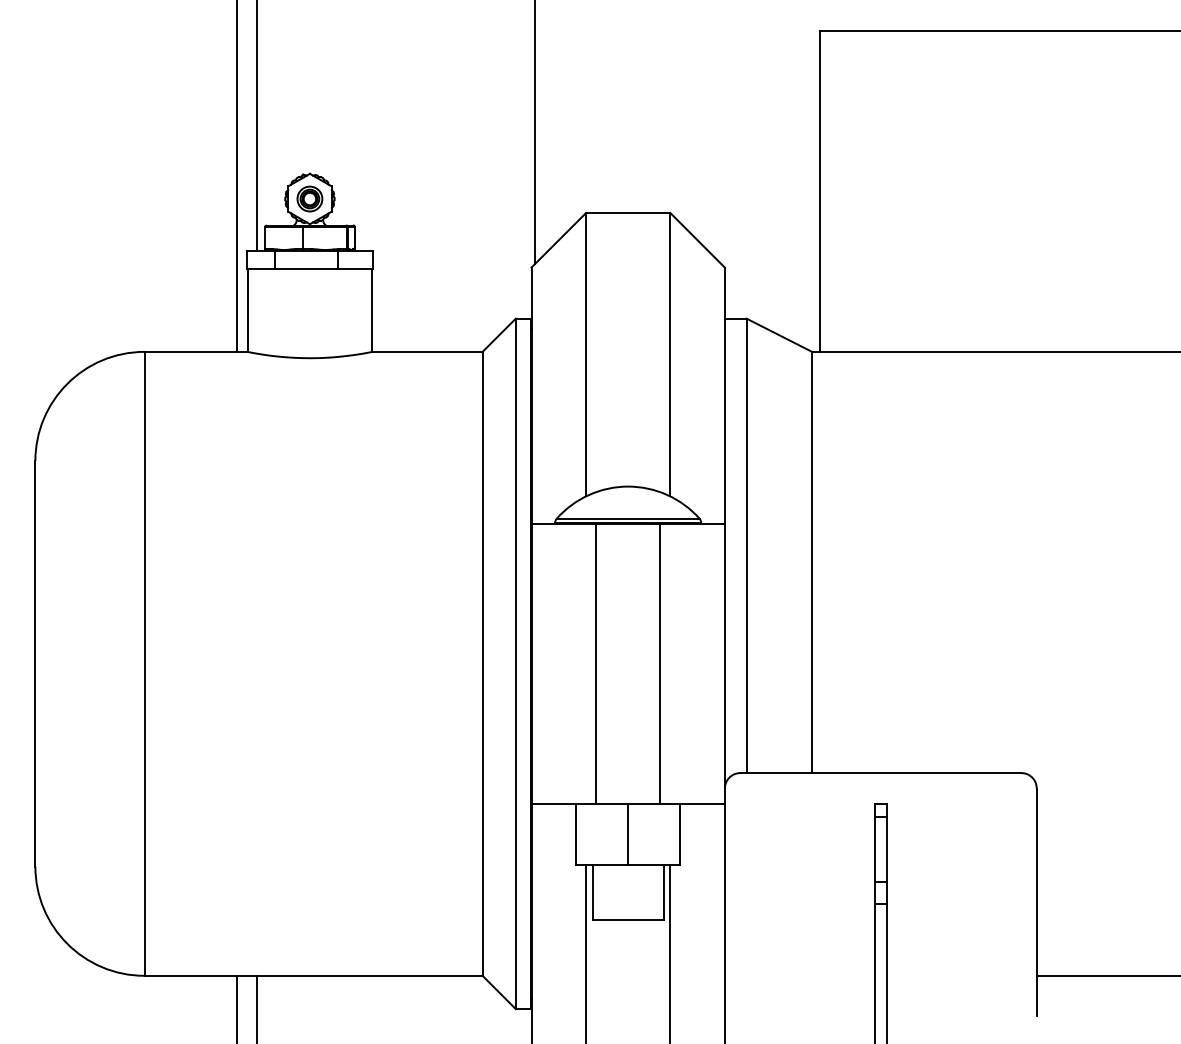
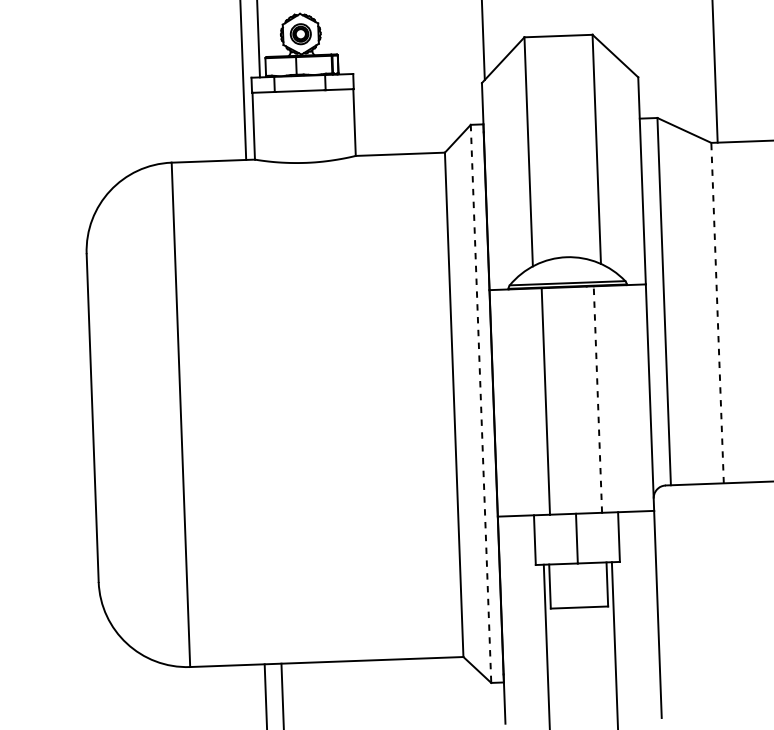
line: (812, 562) -> (717, 313), solid -> dashed
line: (660, 663) -> (597, 399), solid -> dashed
line: (515, 664) -> (480, 404), solid -> dashed

